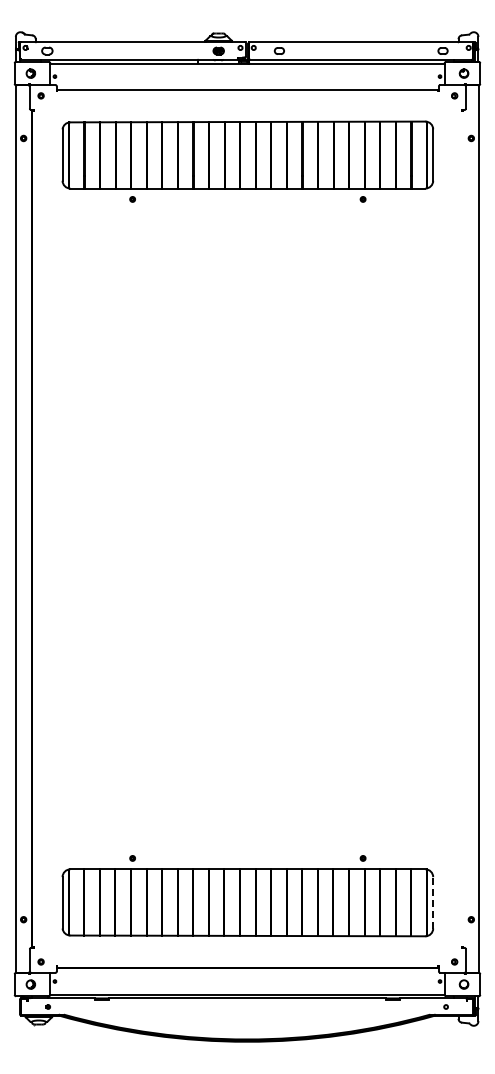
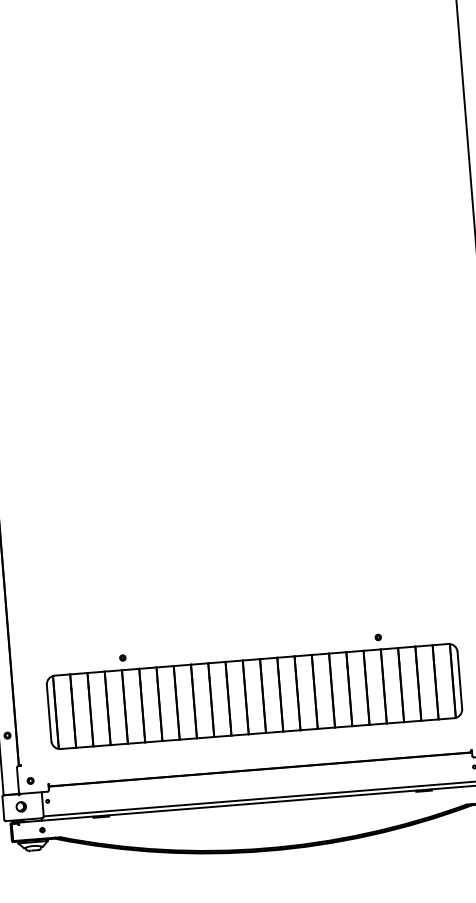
line: (433, 902) -> (460, 680), dashed -> solid

